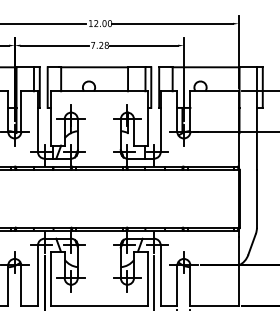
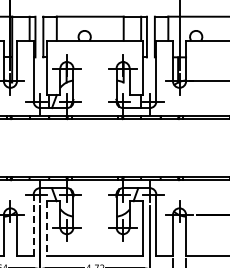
line: (38, 275) -> (34, 224), solid -> dashed
line: (51, 279) -> (47, 228), solid -> dashed

